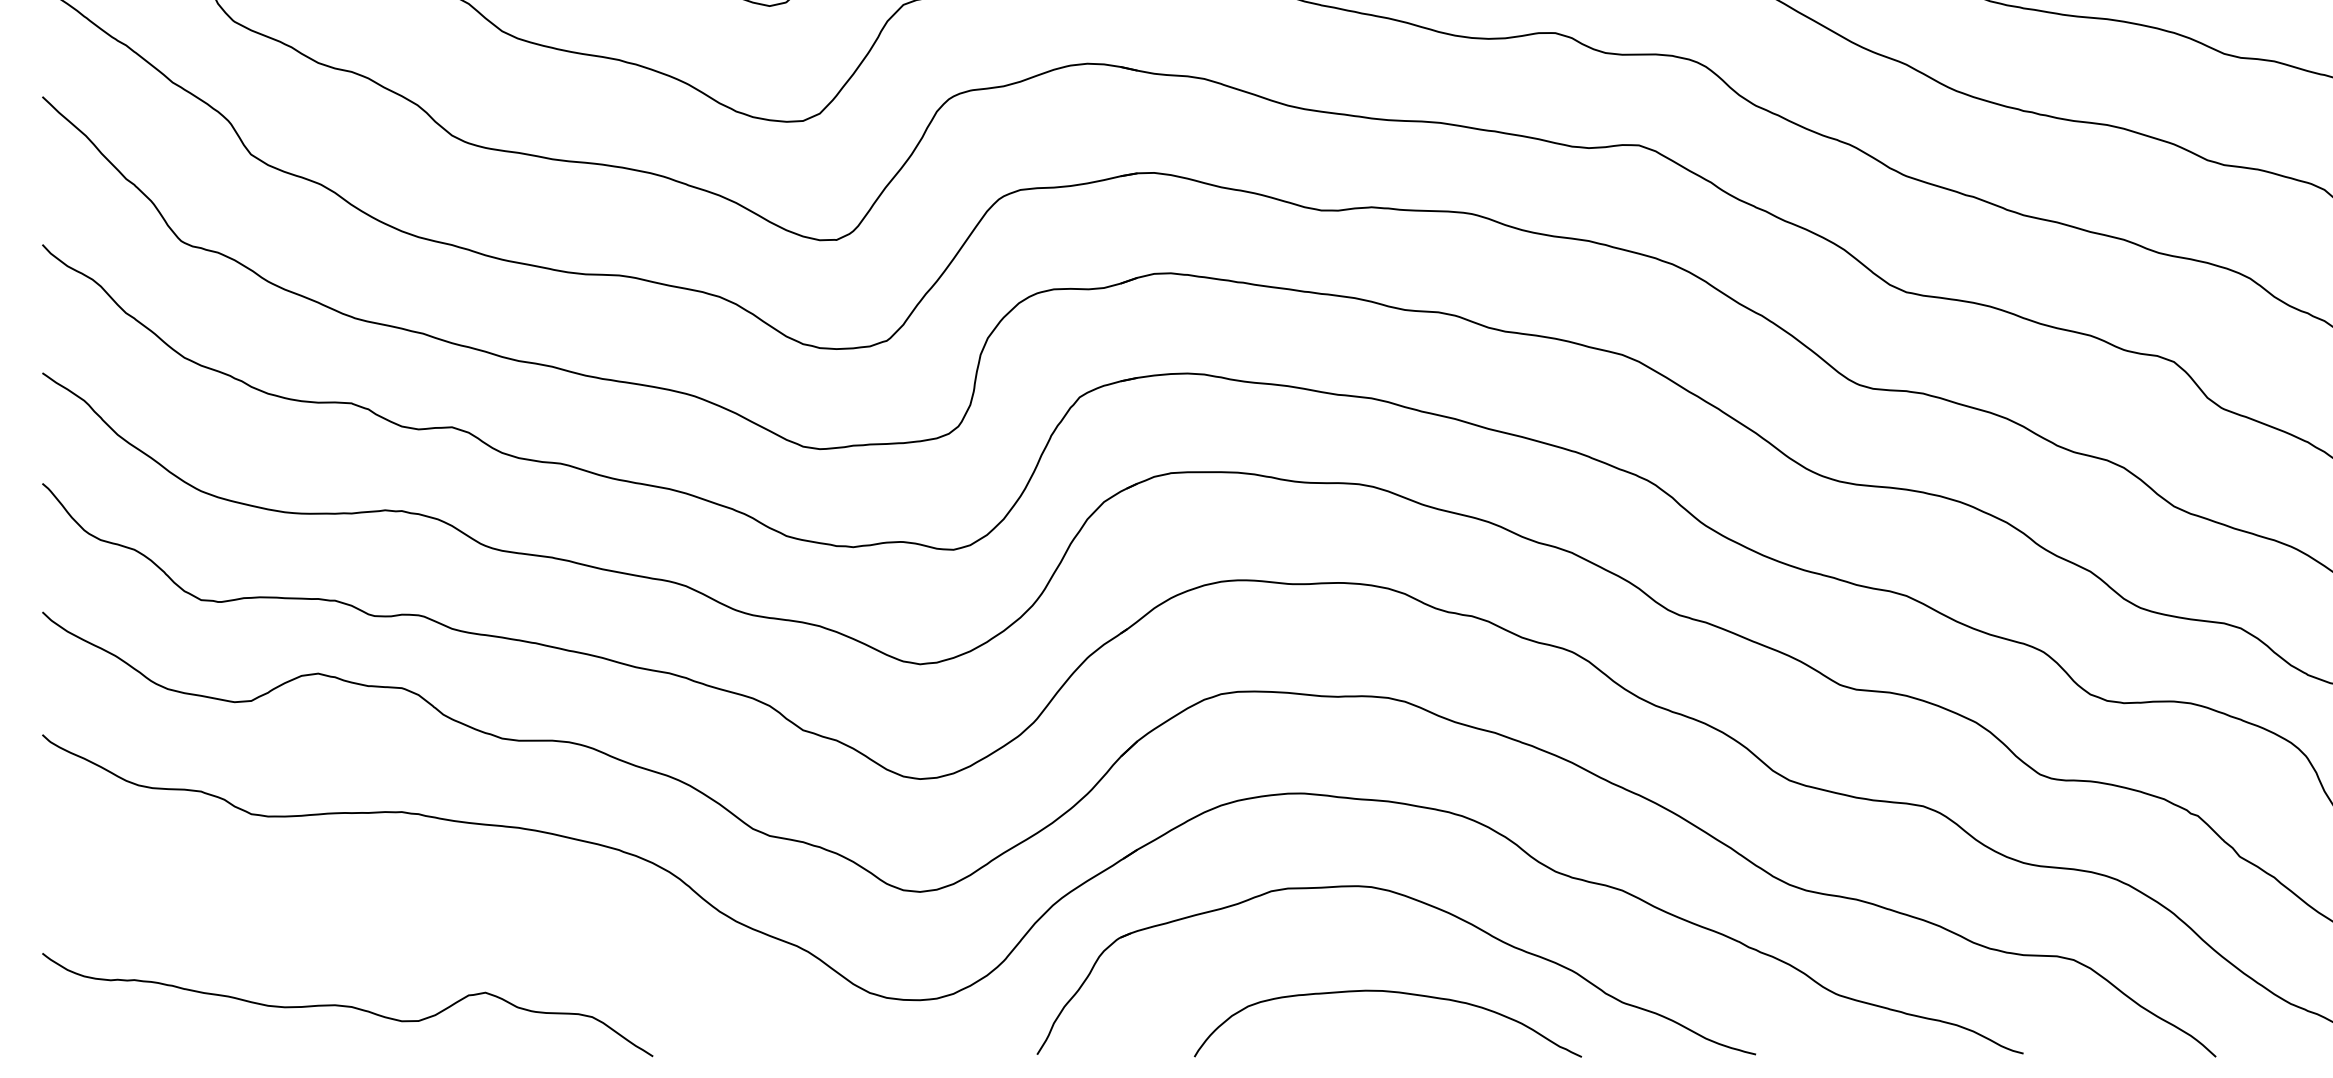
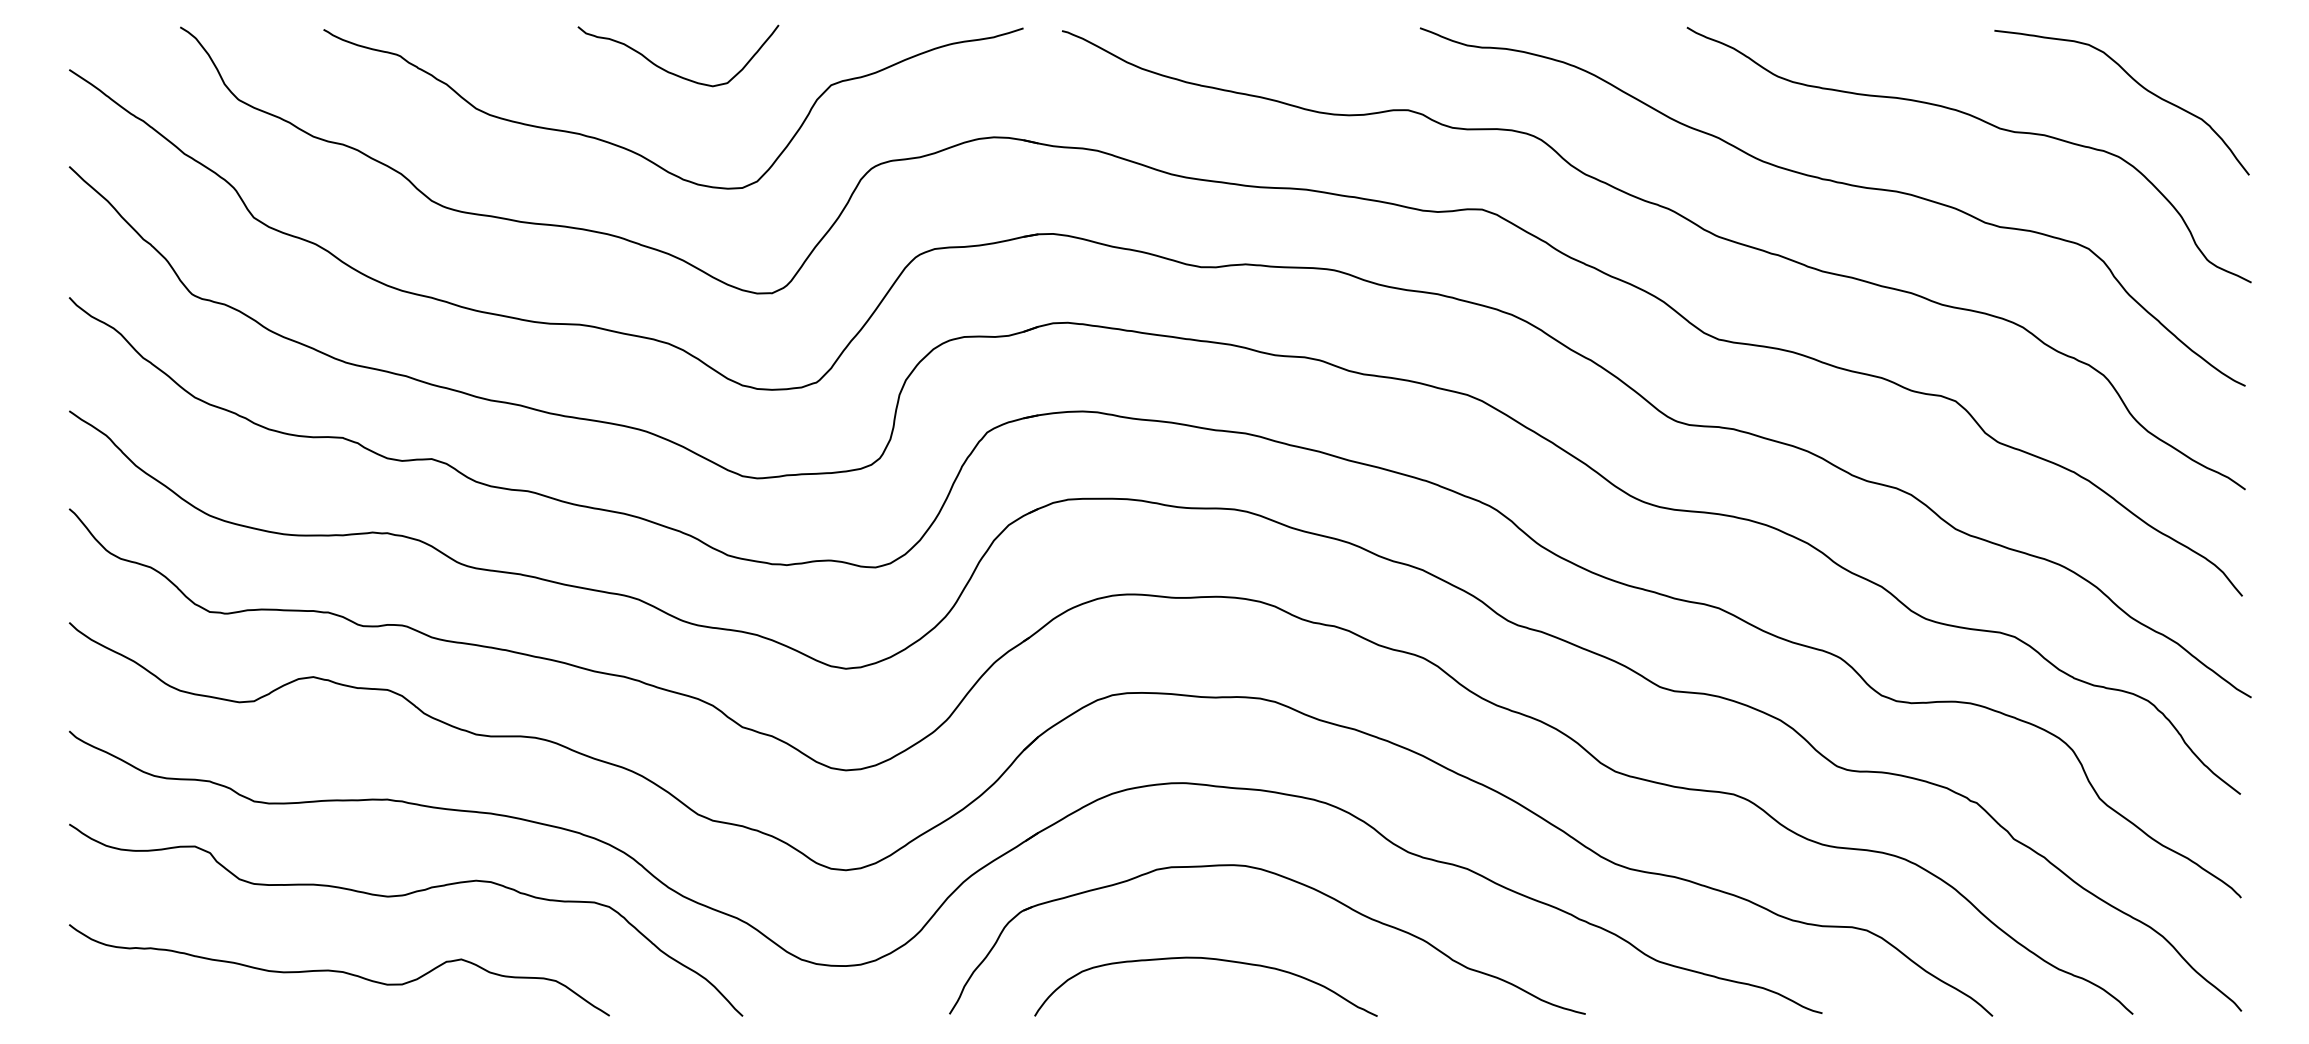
curve: (420, 921) -> (403, 896), added
curve: (1387, 992) -> (1205, 959), moved

